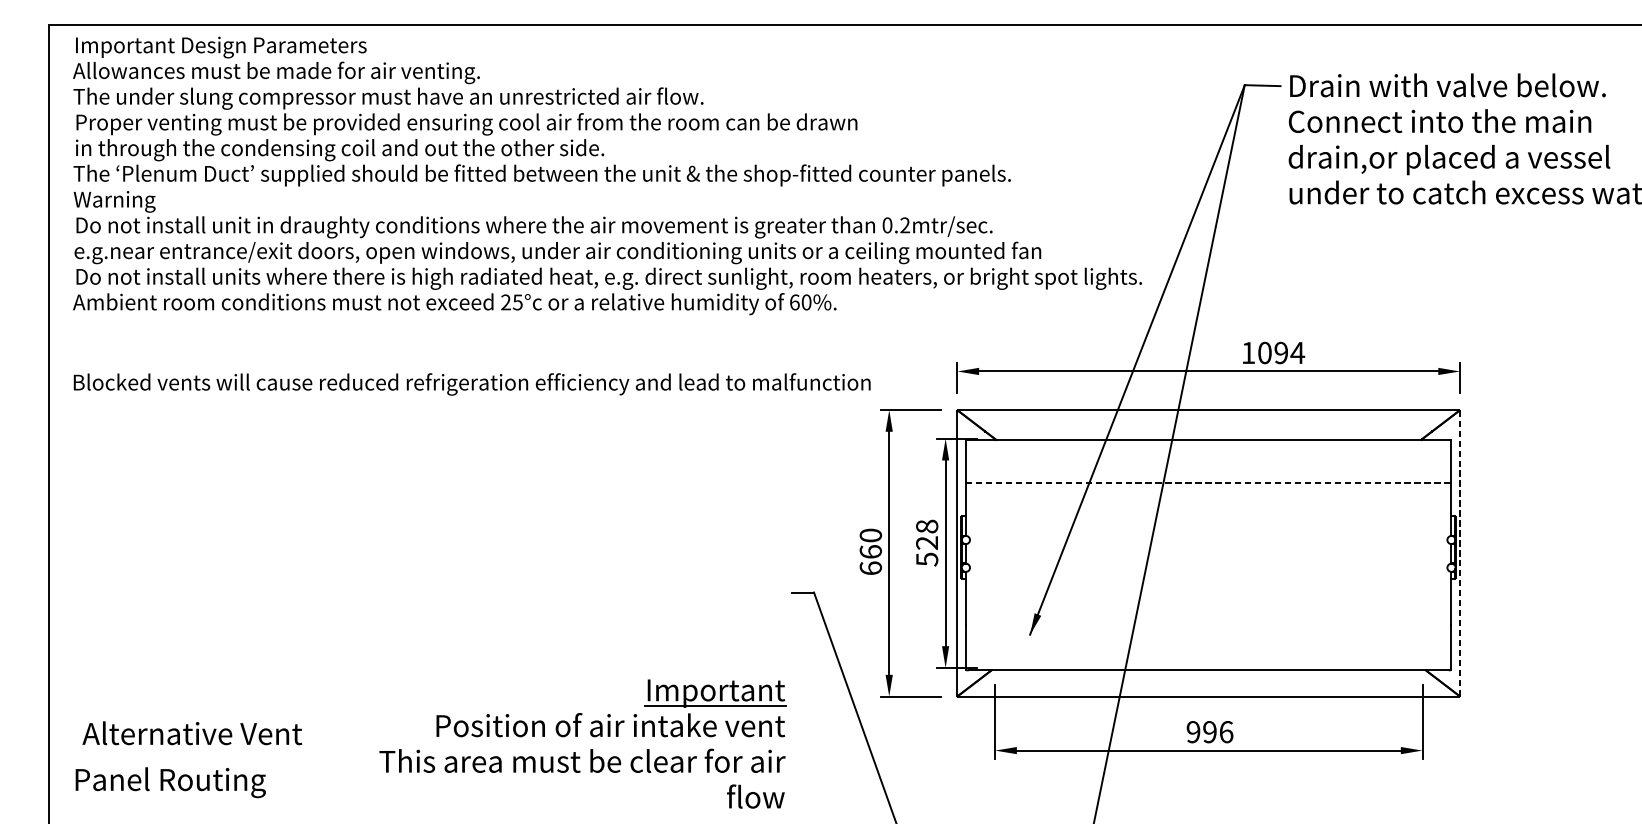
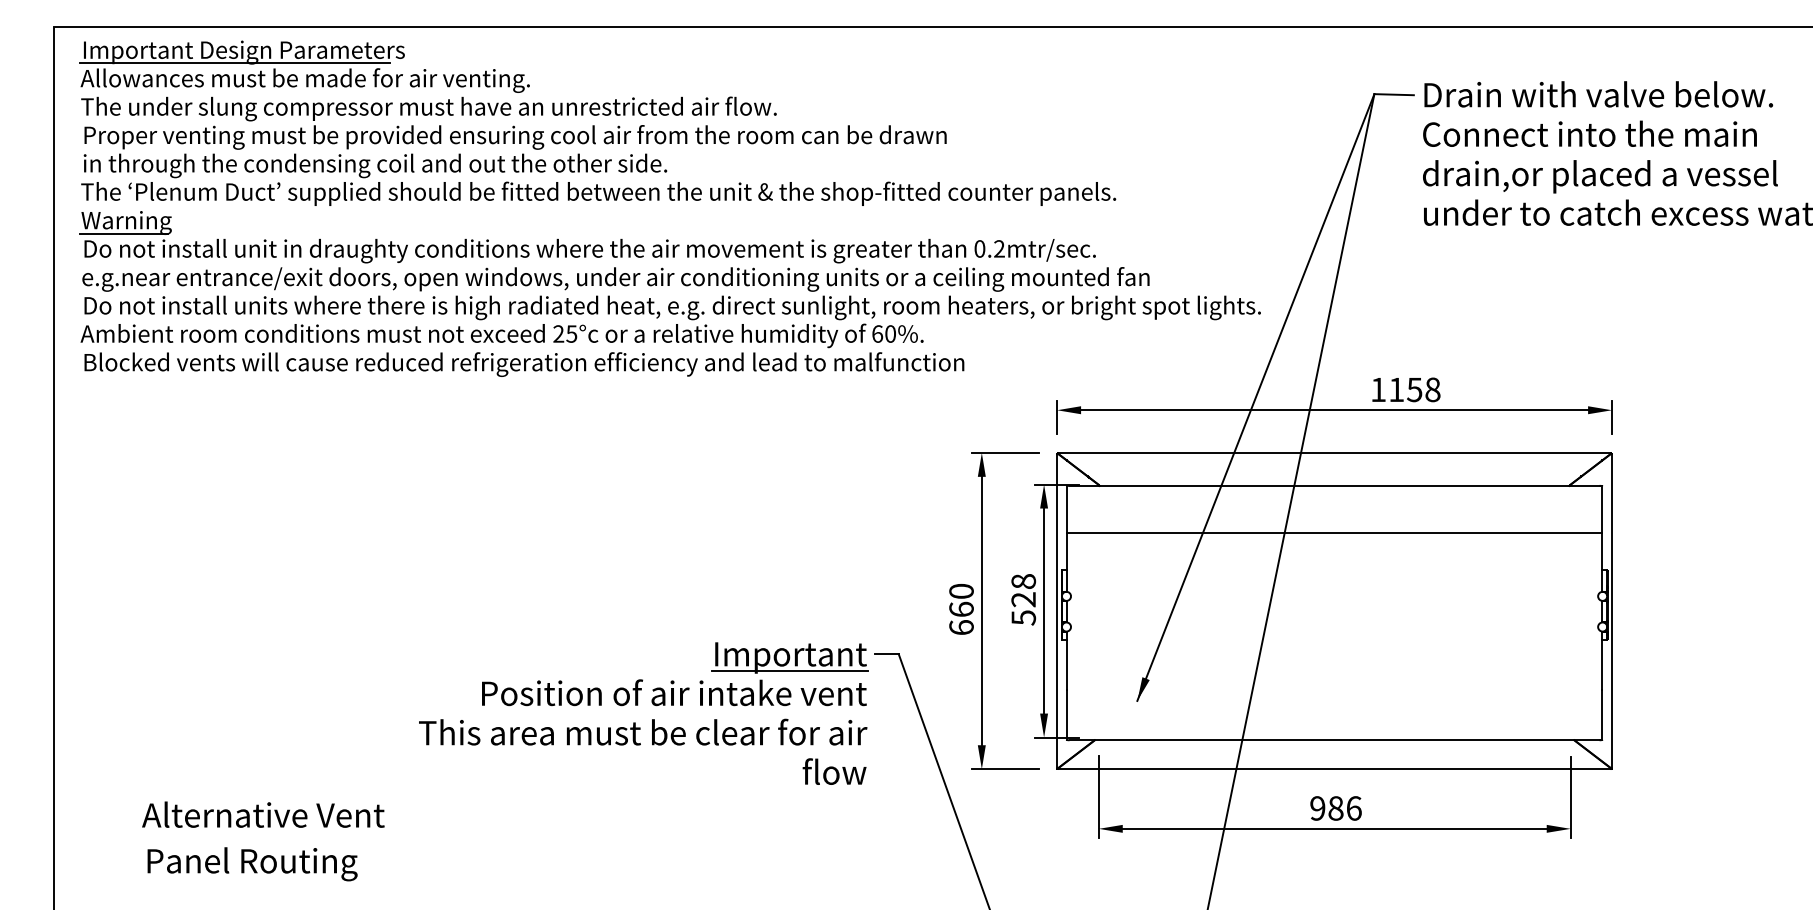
line: (212, 57) -> (234, 63), added
line: (111, 211) -> (123, 233), added
text: (1281, 352) -> (1414, 389), 1094 -> 1158
text: (472, 384) -> (524, 364), moved
line: (1208, 483) -> (1334, 533), dashed -> solid
line: (1460, 553) -> (1612, 611), dashed -> solid
text: (1209, 732) -> (1335, 808), 996 -> 986
text: (192, 733) -> (263, 814), moved
part: (577, 736) -> (637, 705), moved
text: (170, 782) -> (252, 864), moved

